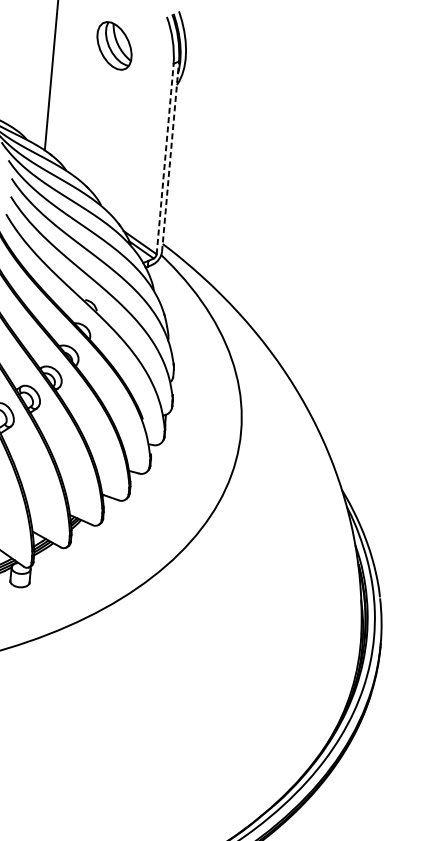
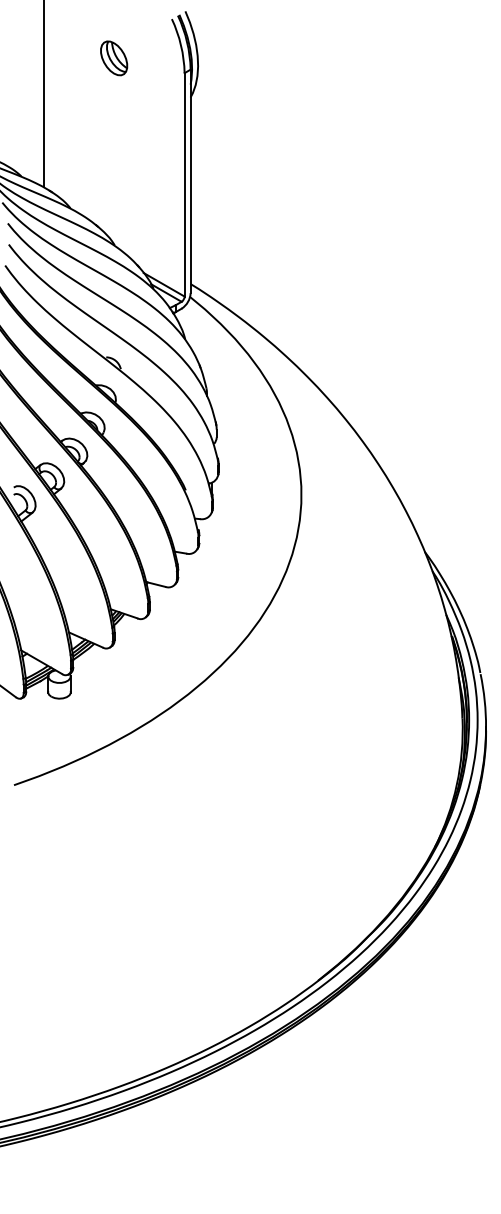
part: (115, 46) -> (114, 58), size x0.62
line: (170, 156) -> (190, 181), dashed -> solid
line: (165, 158) -> (184, 184), dashed -> solid

